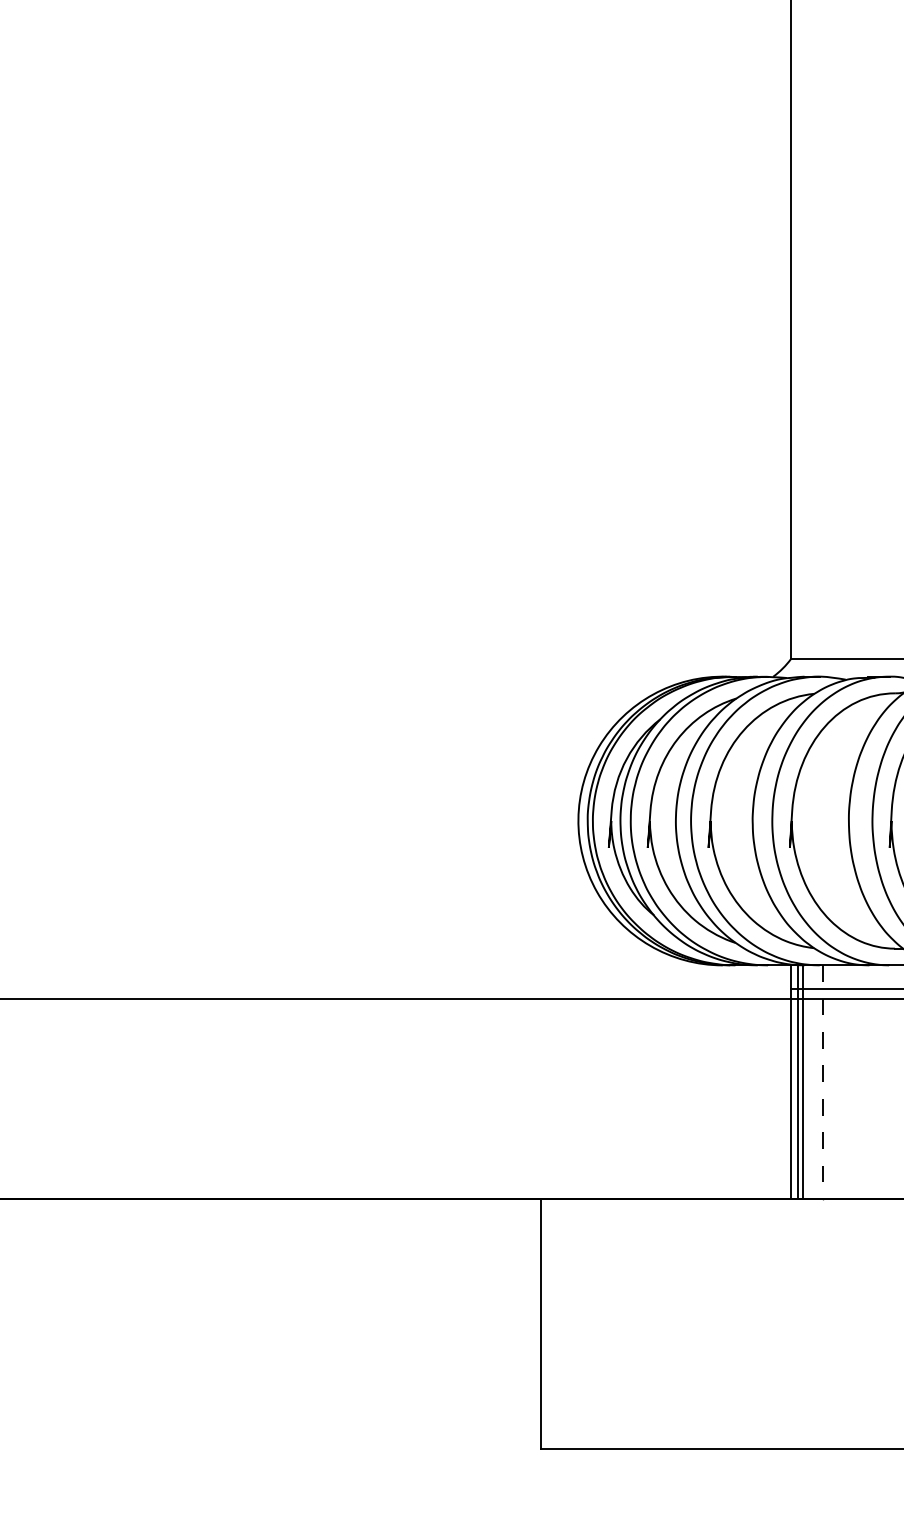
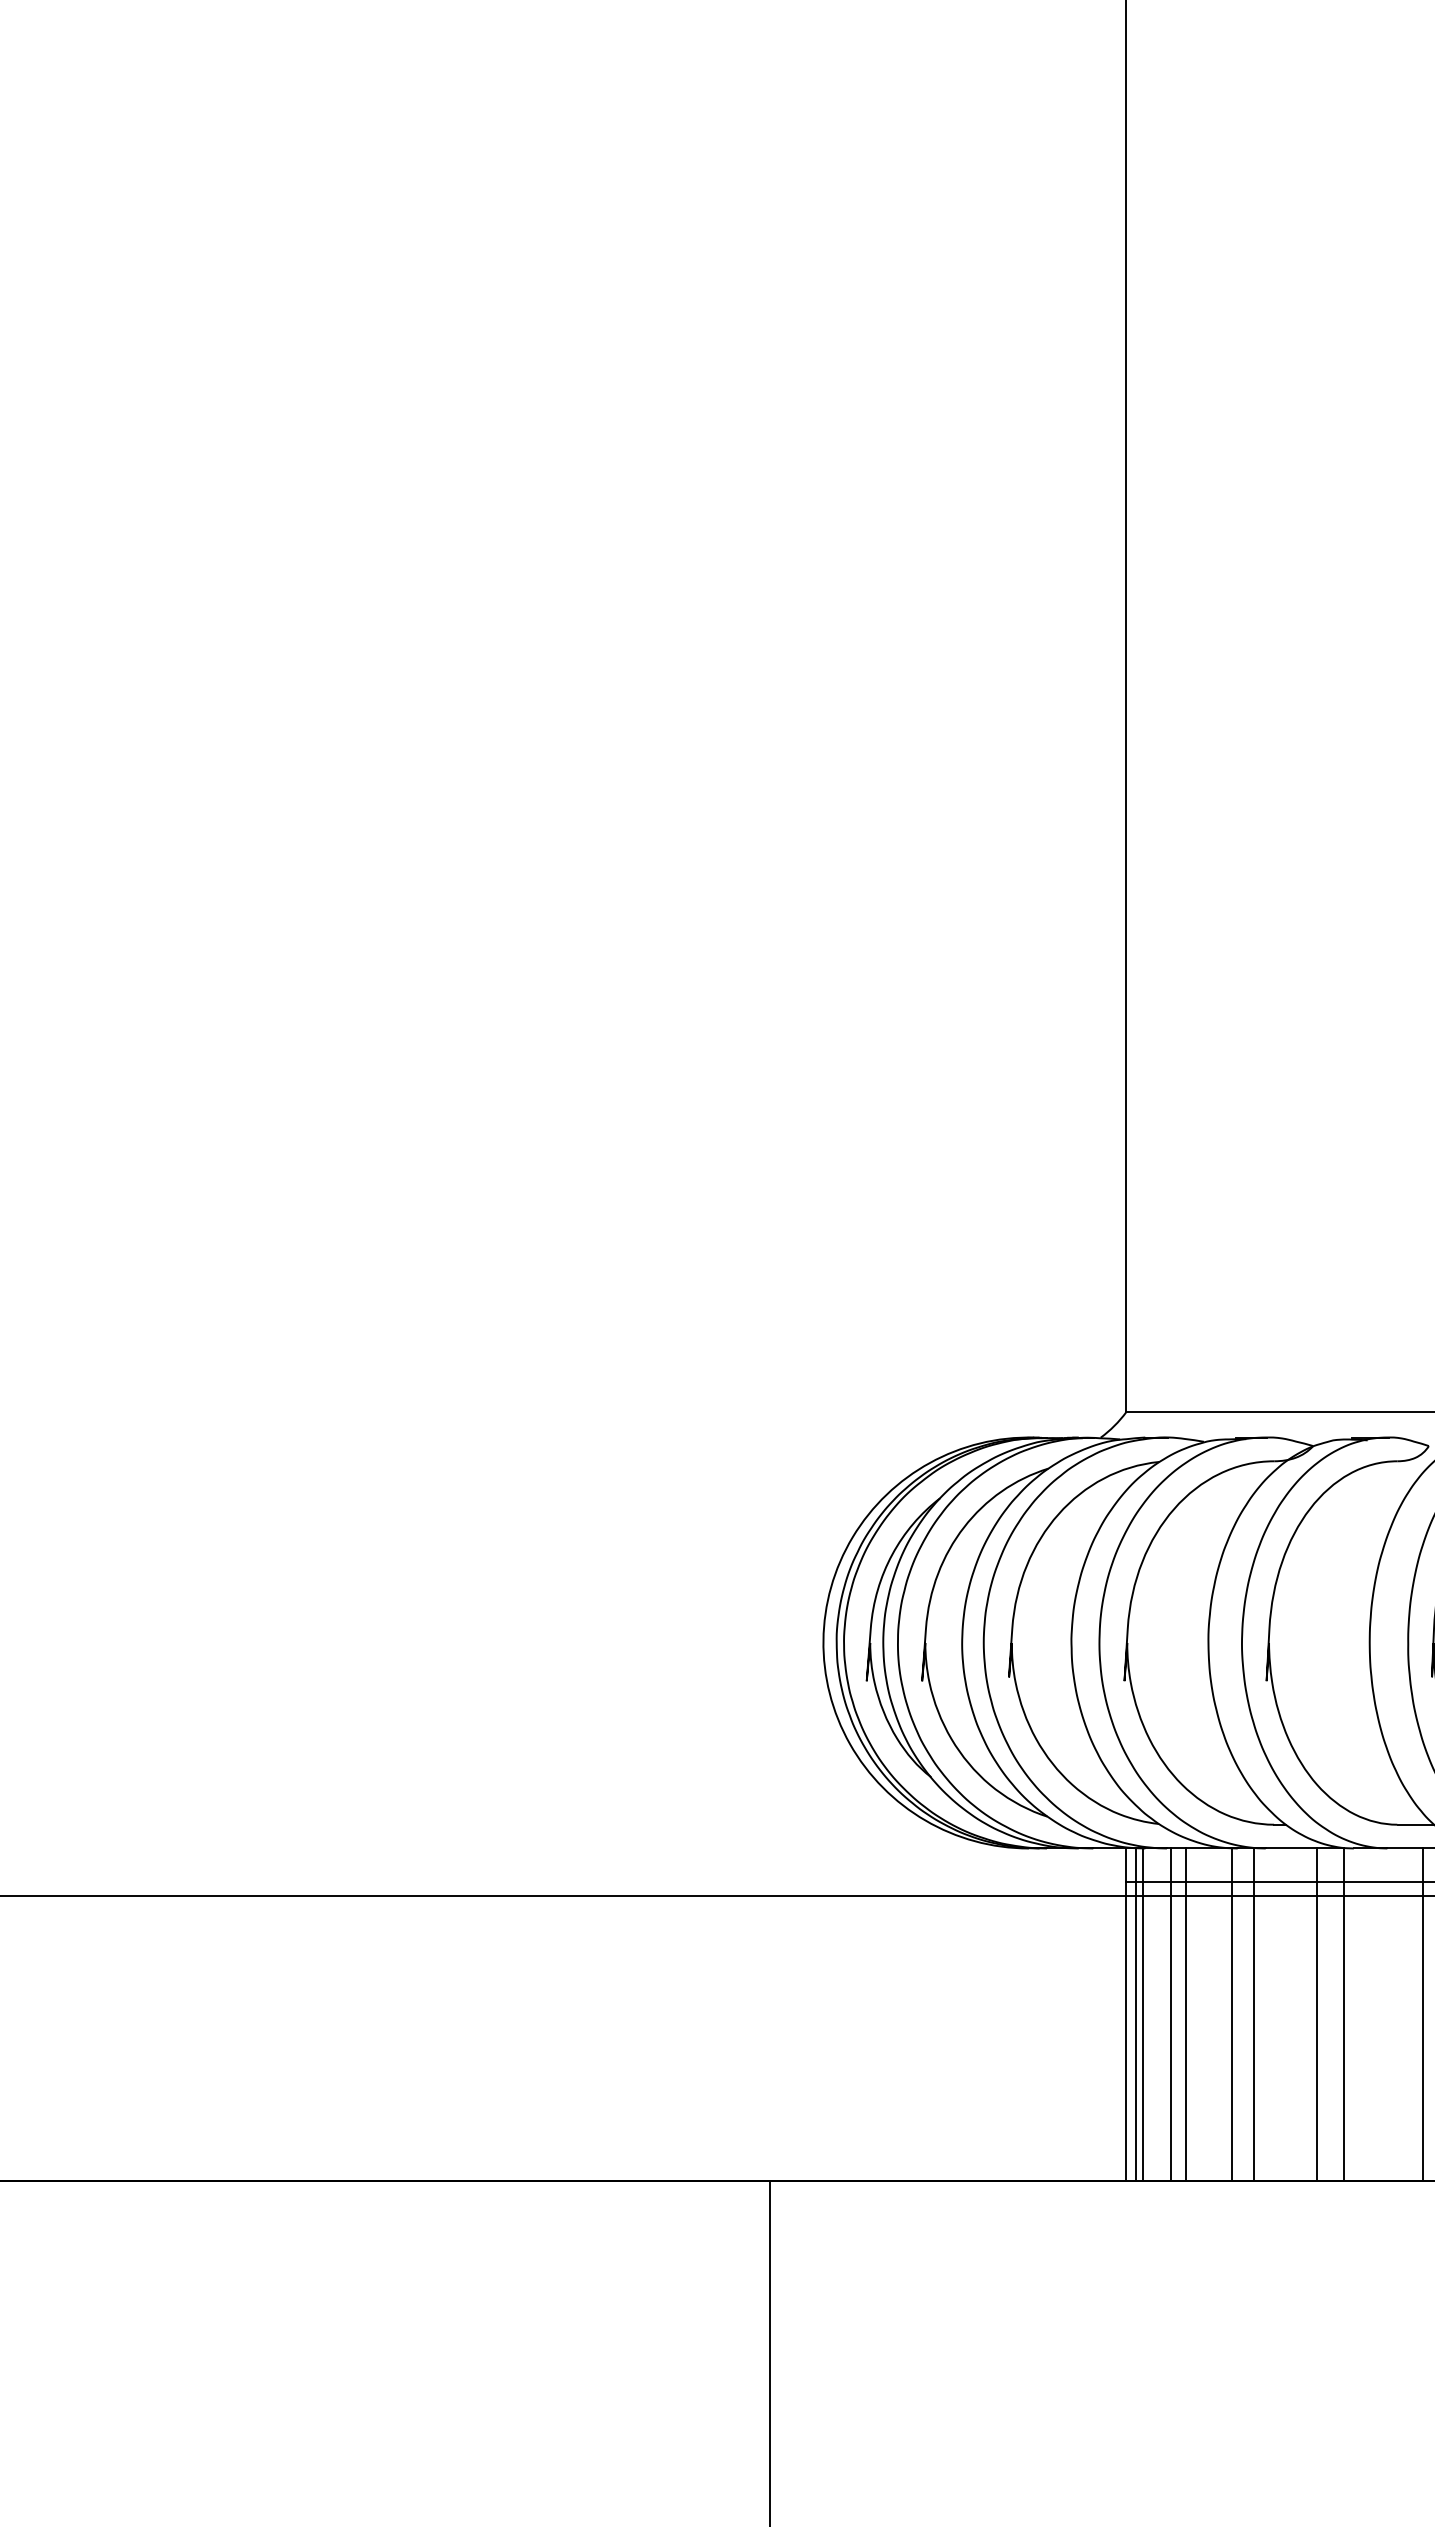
line: (832, 1081) -> (1185, 2014), added
line: (865, 1081) -> (1232, 2014), added
line: (880, 1081) -> (1253, 2014), added
line: (822, 1082) -> (1171, 2015), dashed -> solid

